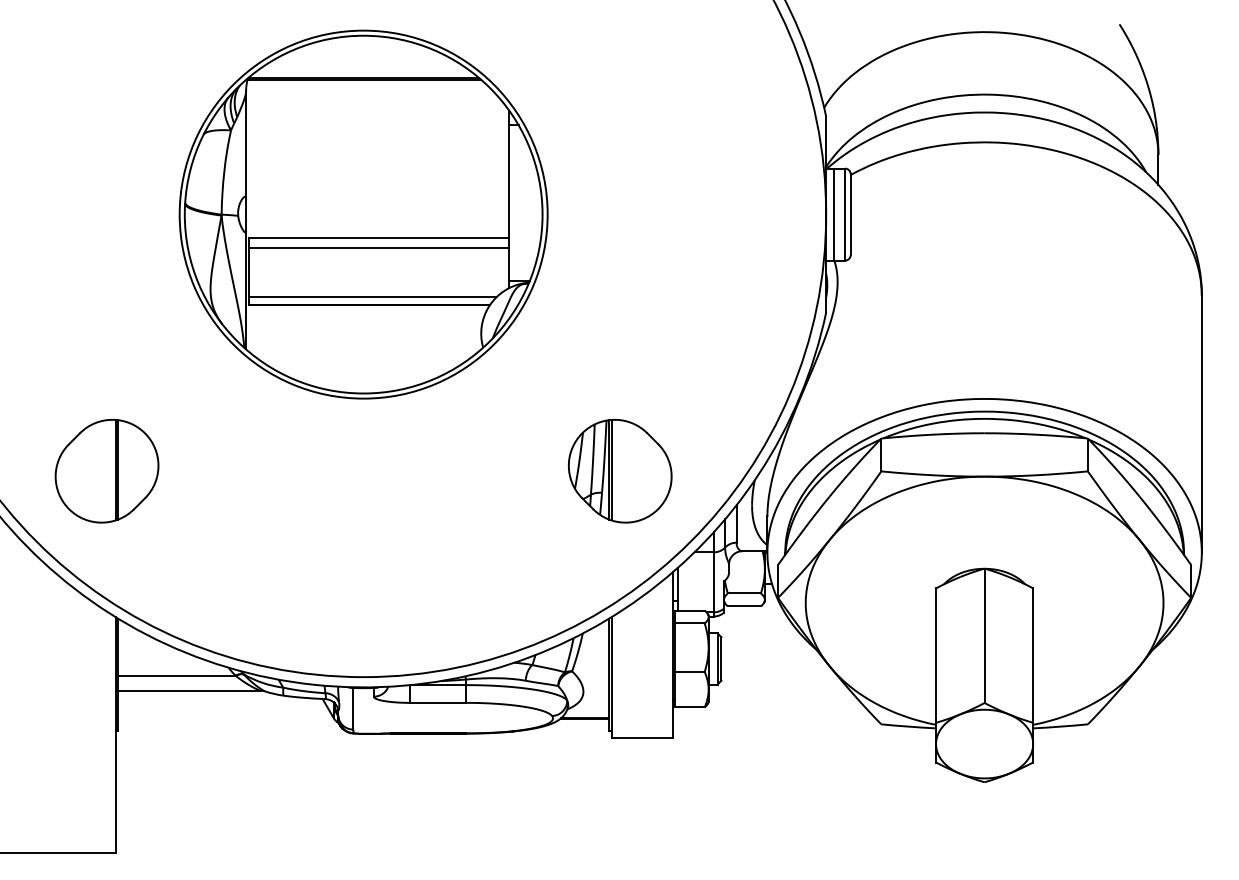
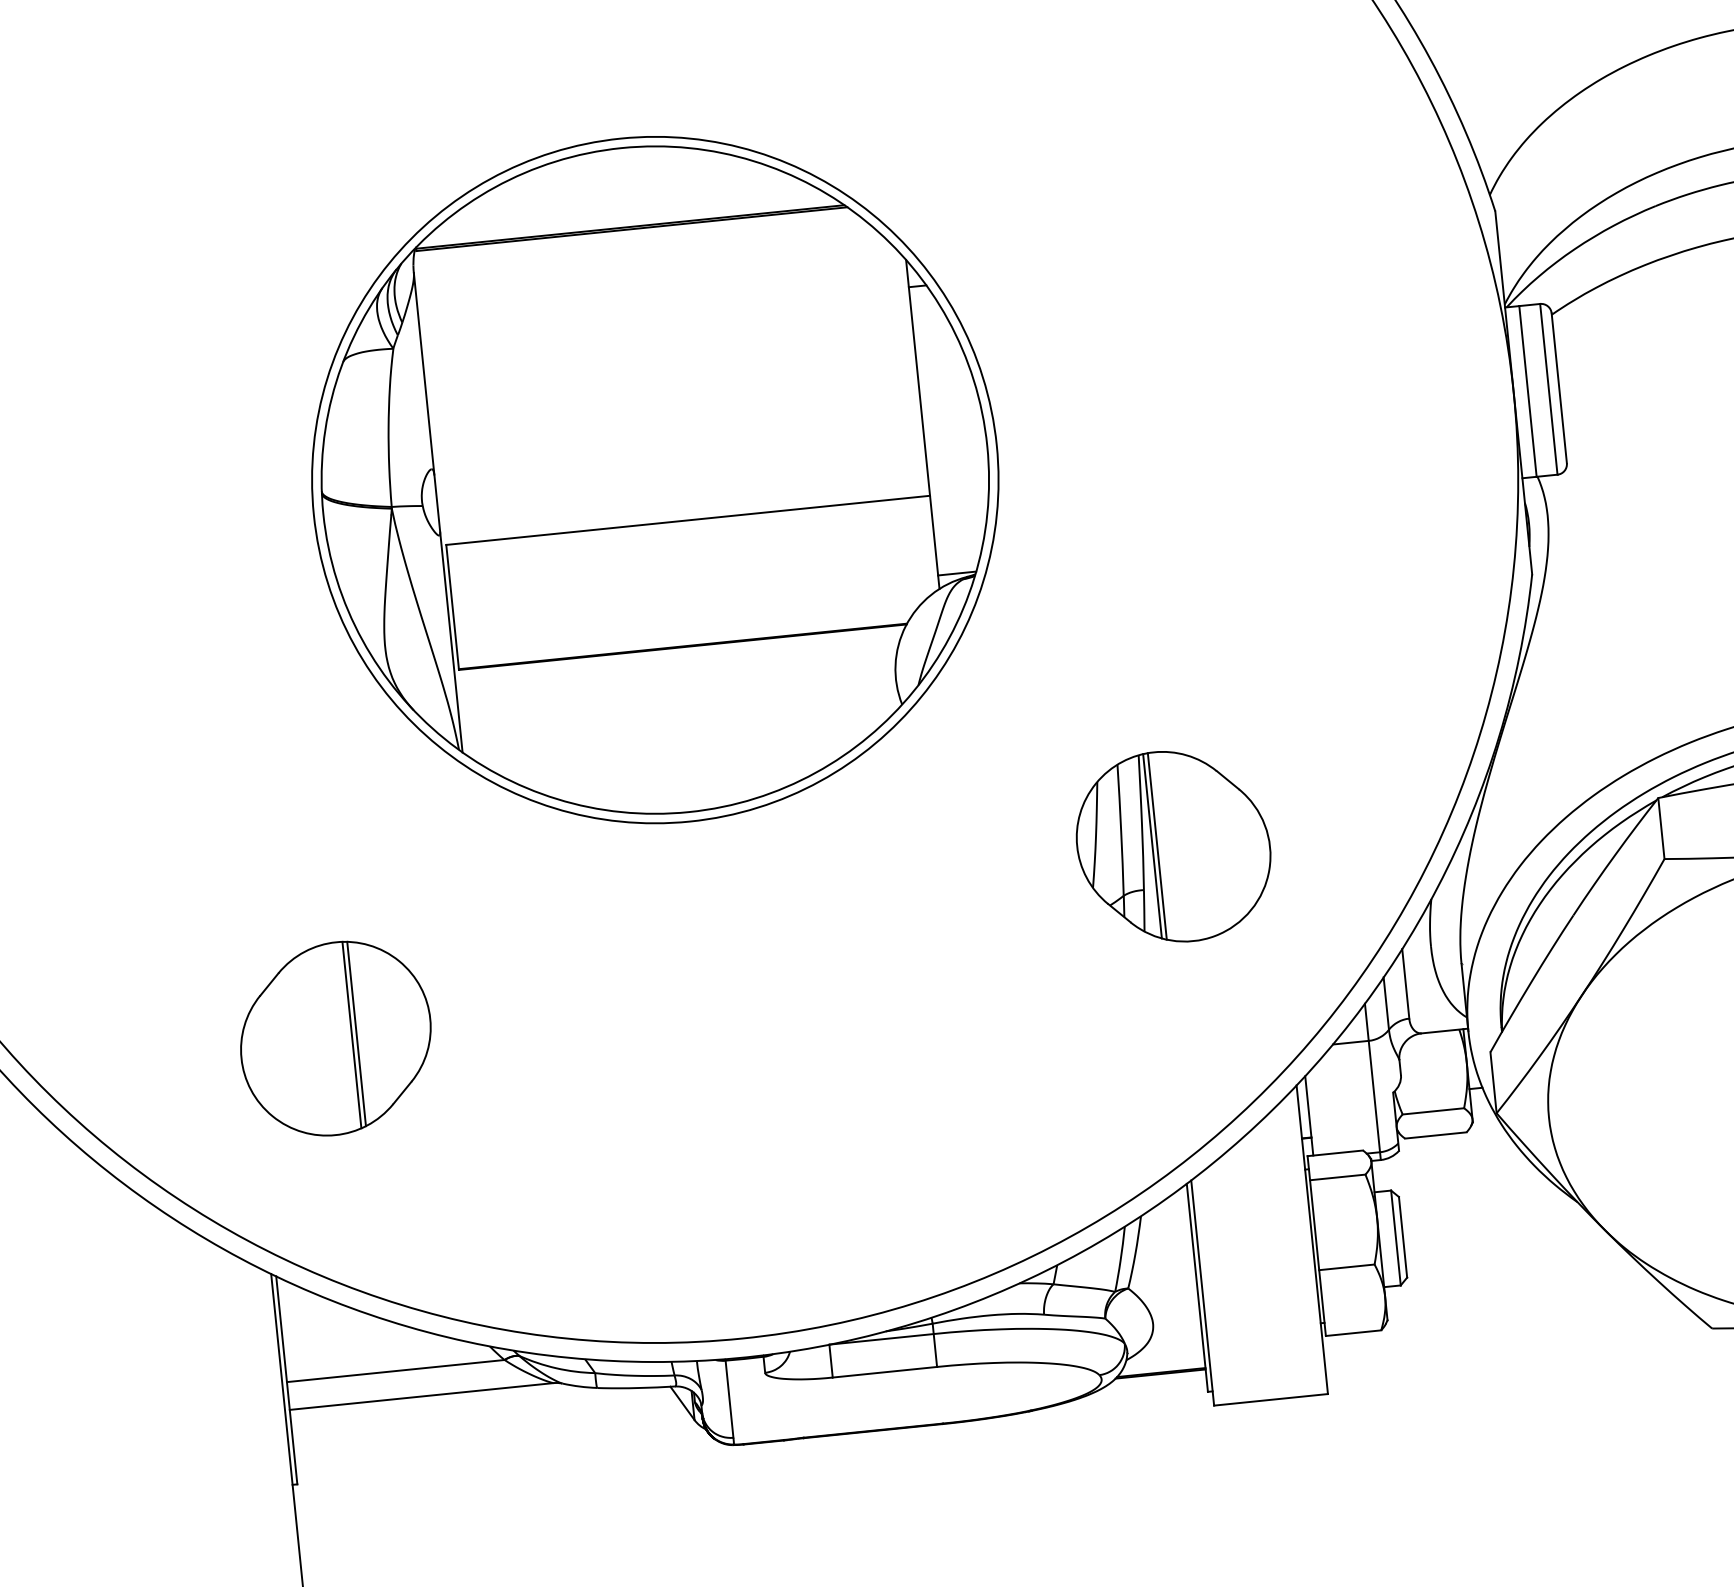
line: (378, 247) -> (689, 538), removed
line: (372, 297) -> (687, 632), removed
part: (106, 471) -> (334, 1039), moved
part: (620, 471) -> (1174, 847), moved

